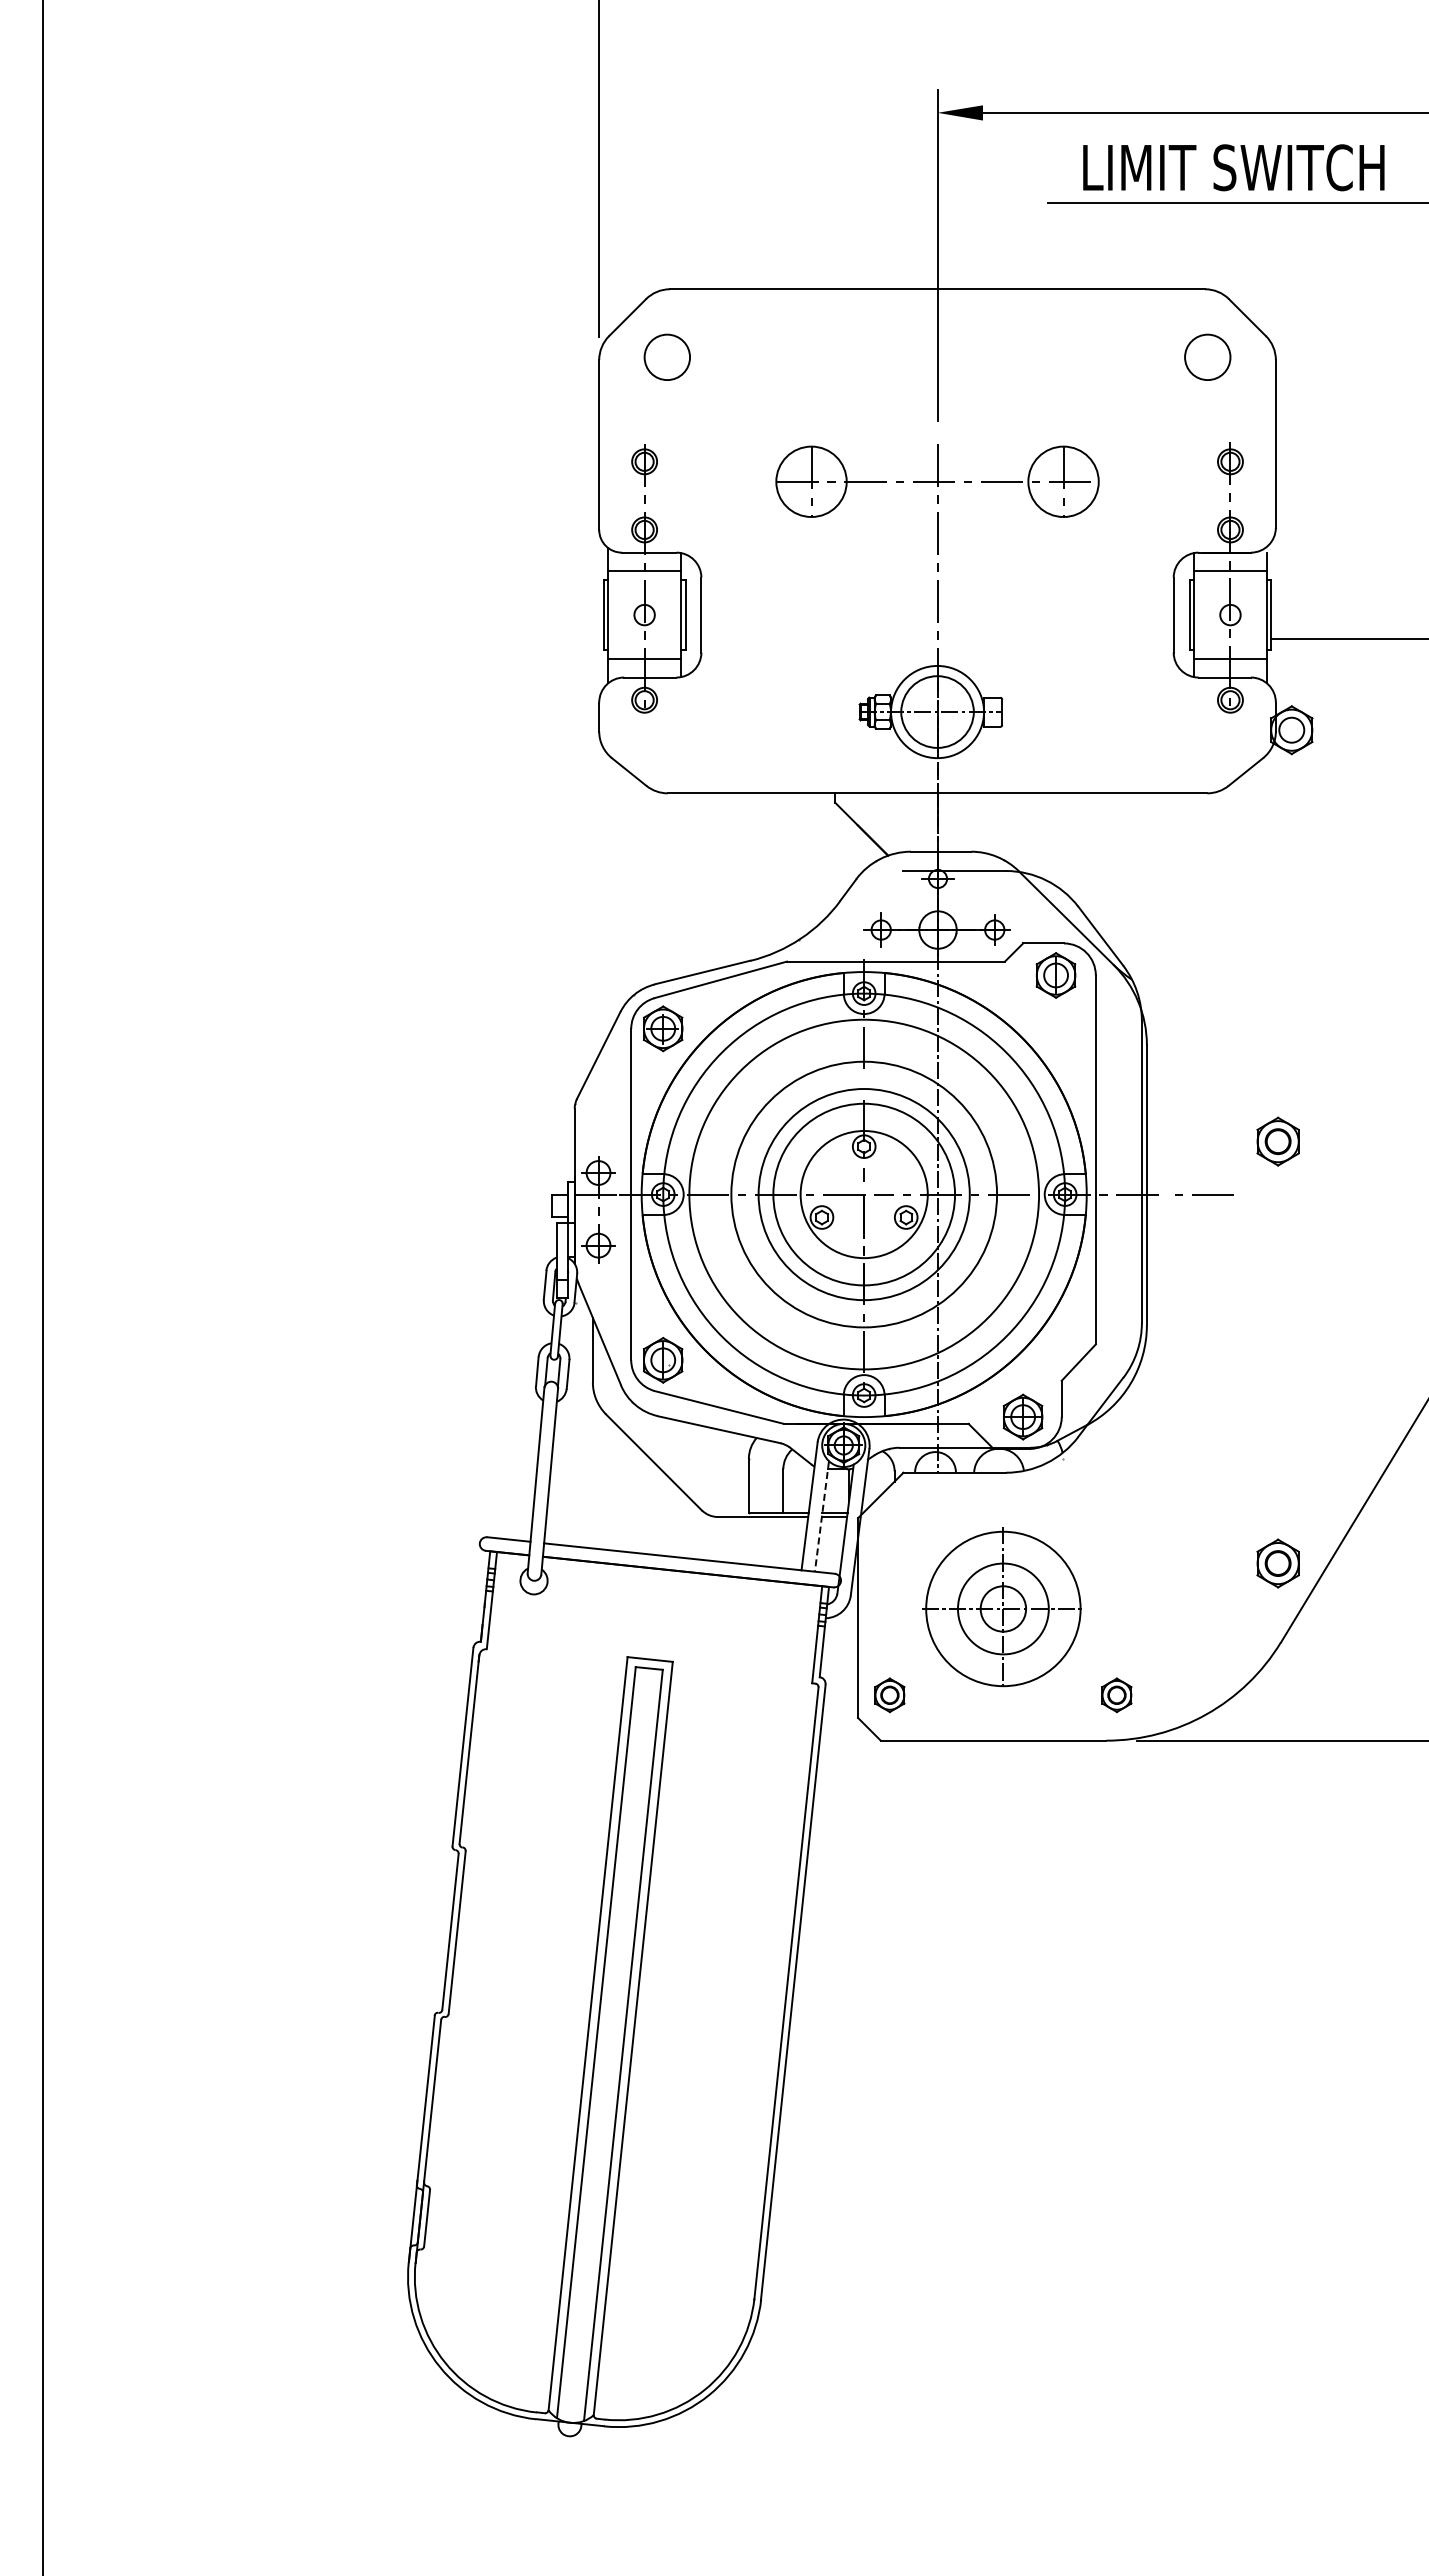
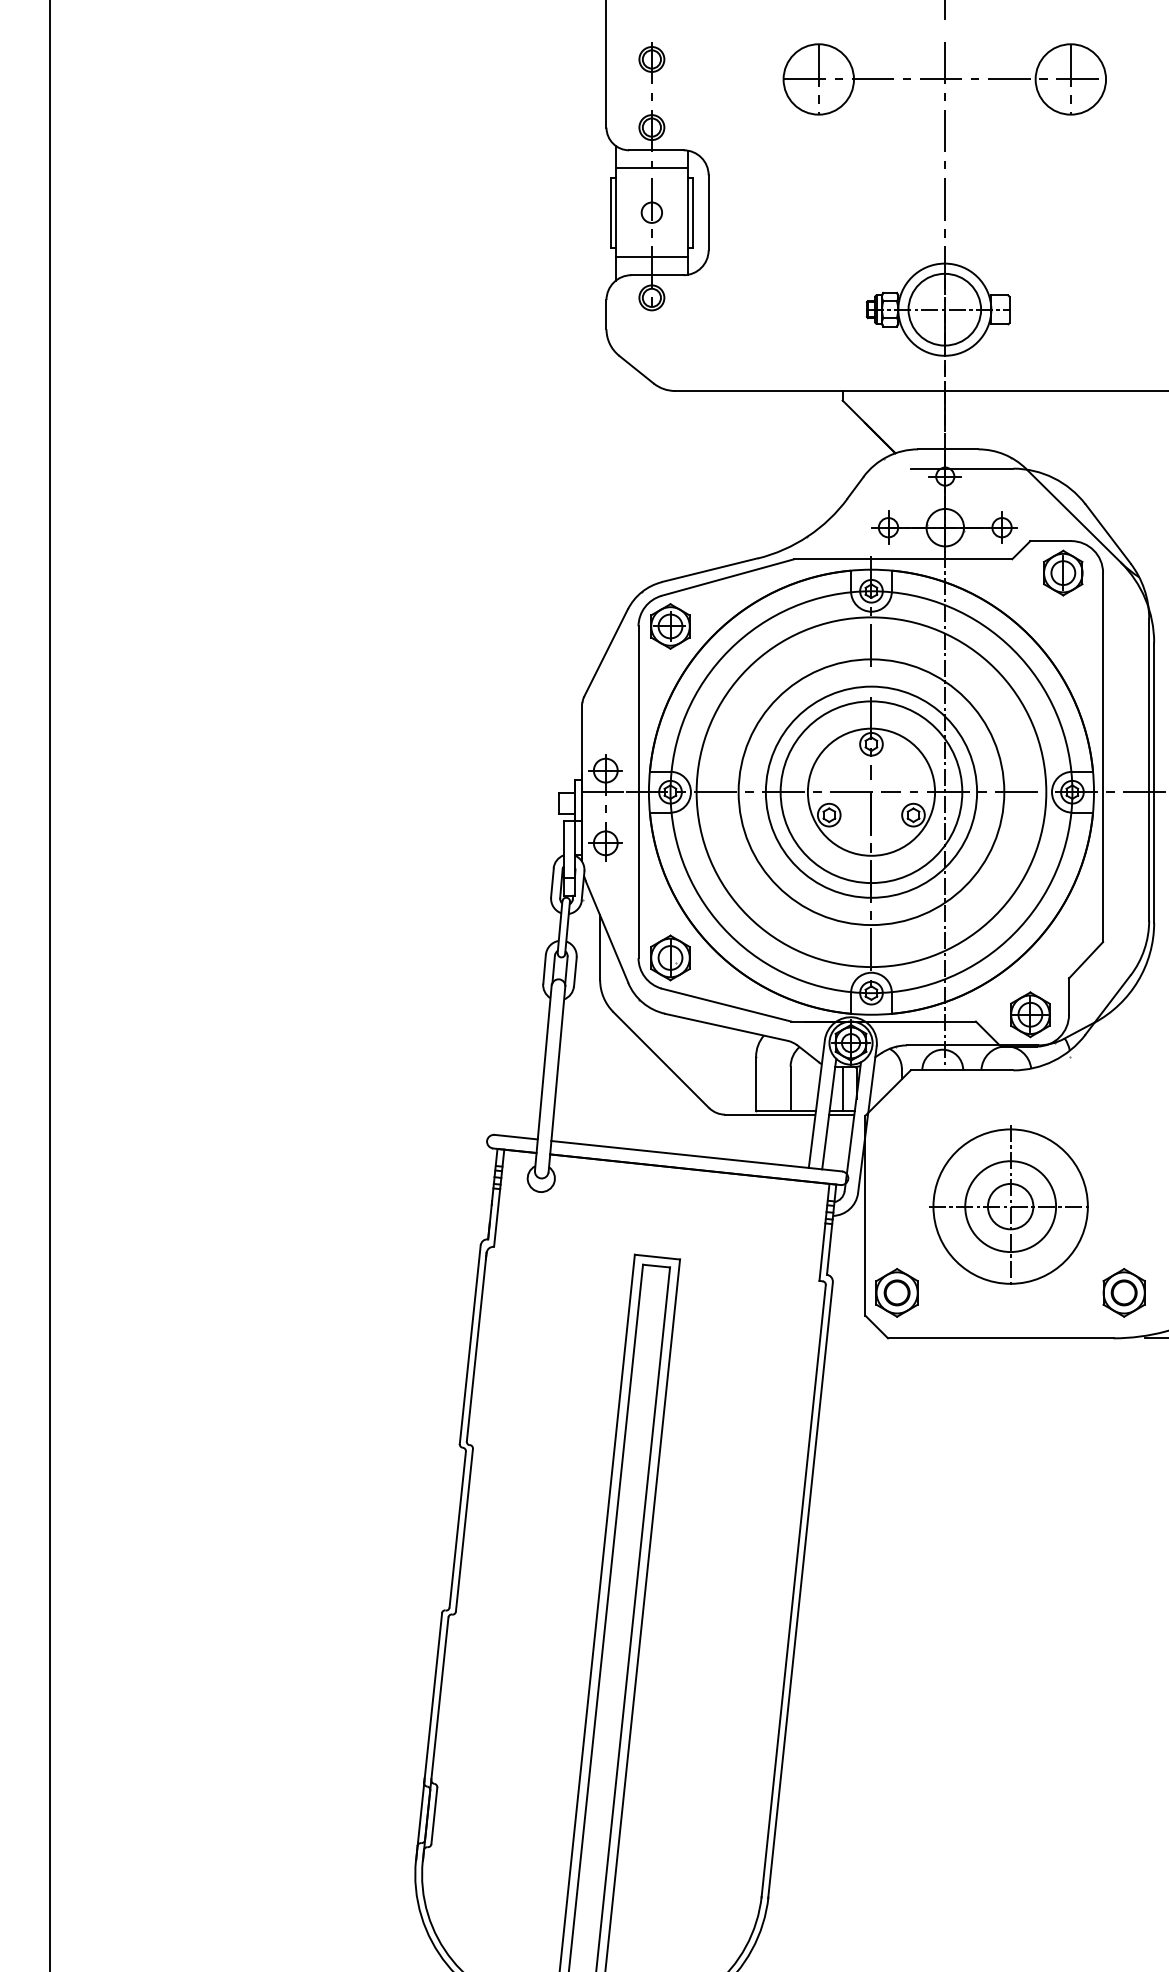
line: (835, 1491) -> (842, 1089), added
line: (821, 1516) -> (828, 1114), dashed -> solid
part: (889, 1695) -> (896, 1293), size x1.43
part: (1116, 1695) -> (1123, 1293), size x1.43

